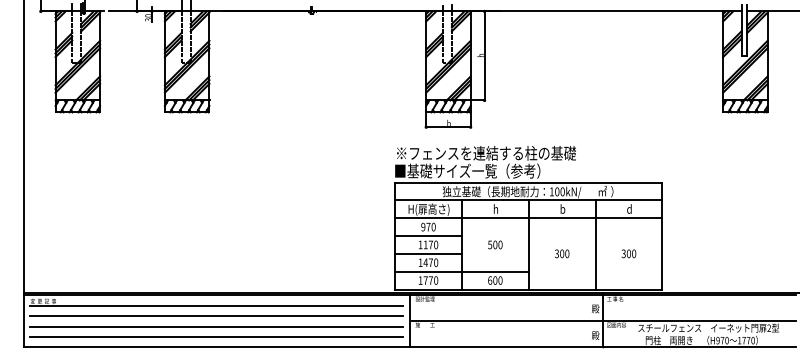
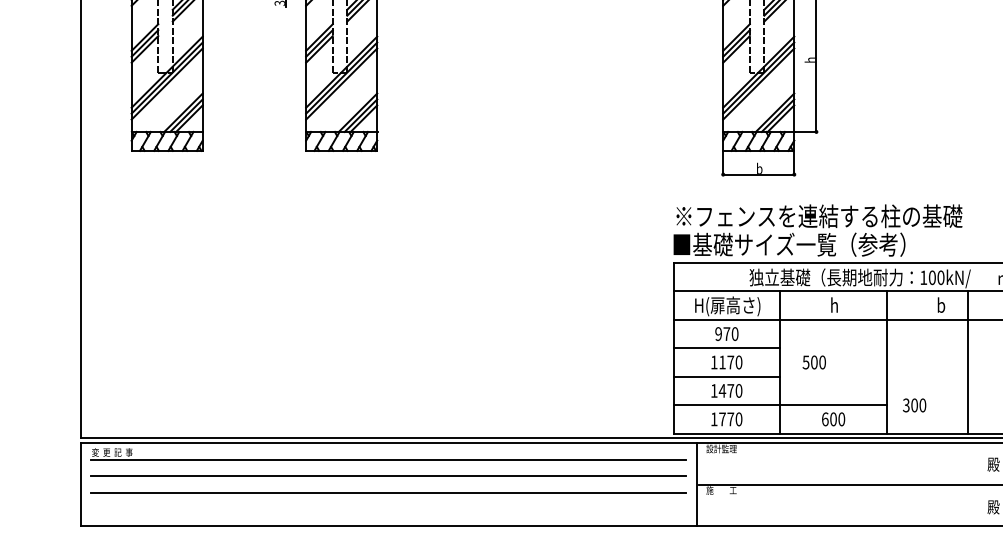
text: (495, 244) -> (814, 361), moved
line: (595, 244) -> (967, 361), moved
text: (562, 253) -> (915, 404), moved
line: (216, 337) -> (388, 510), removed

